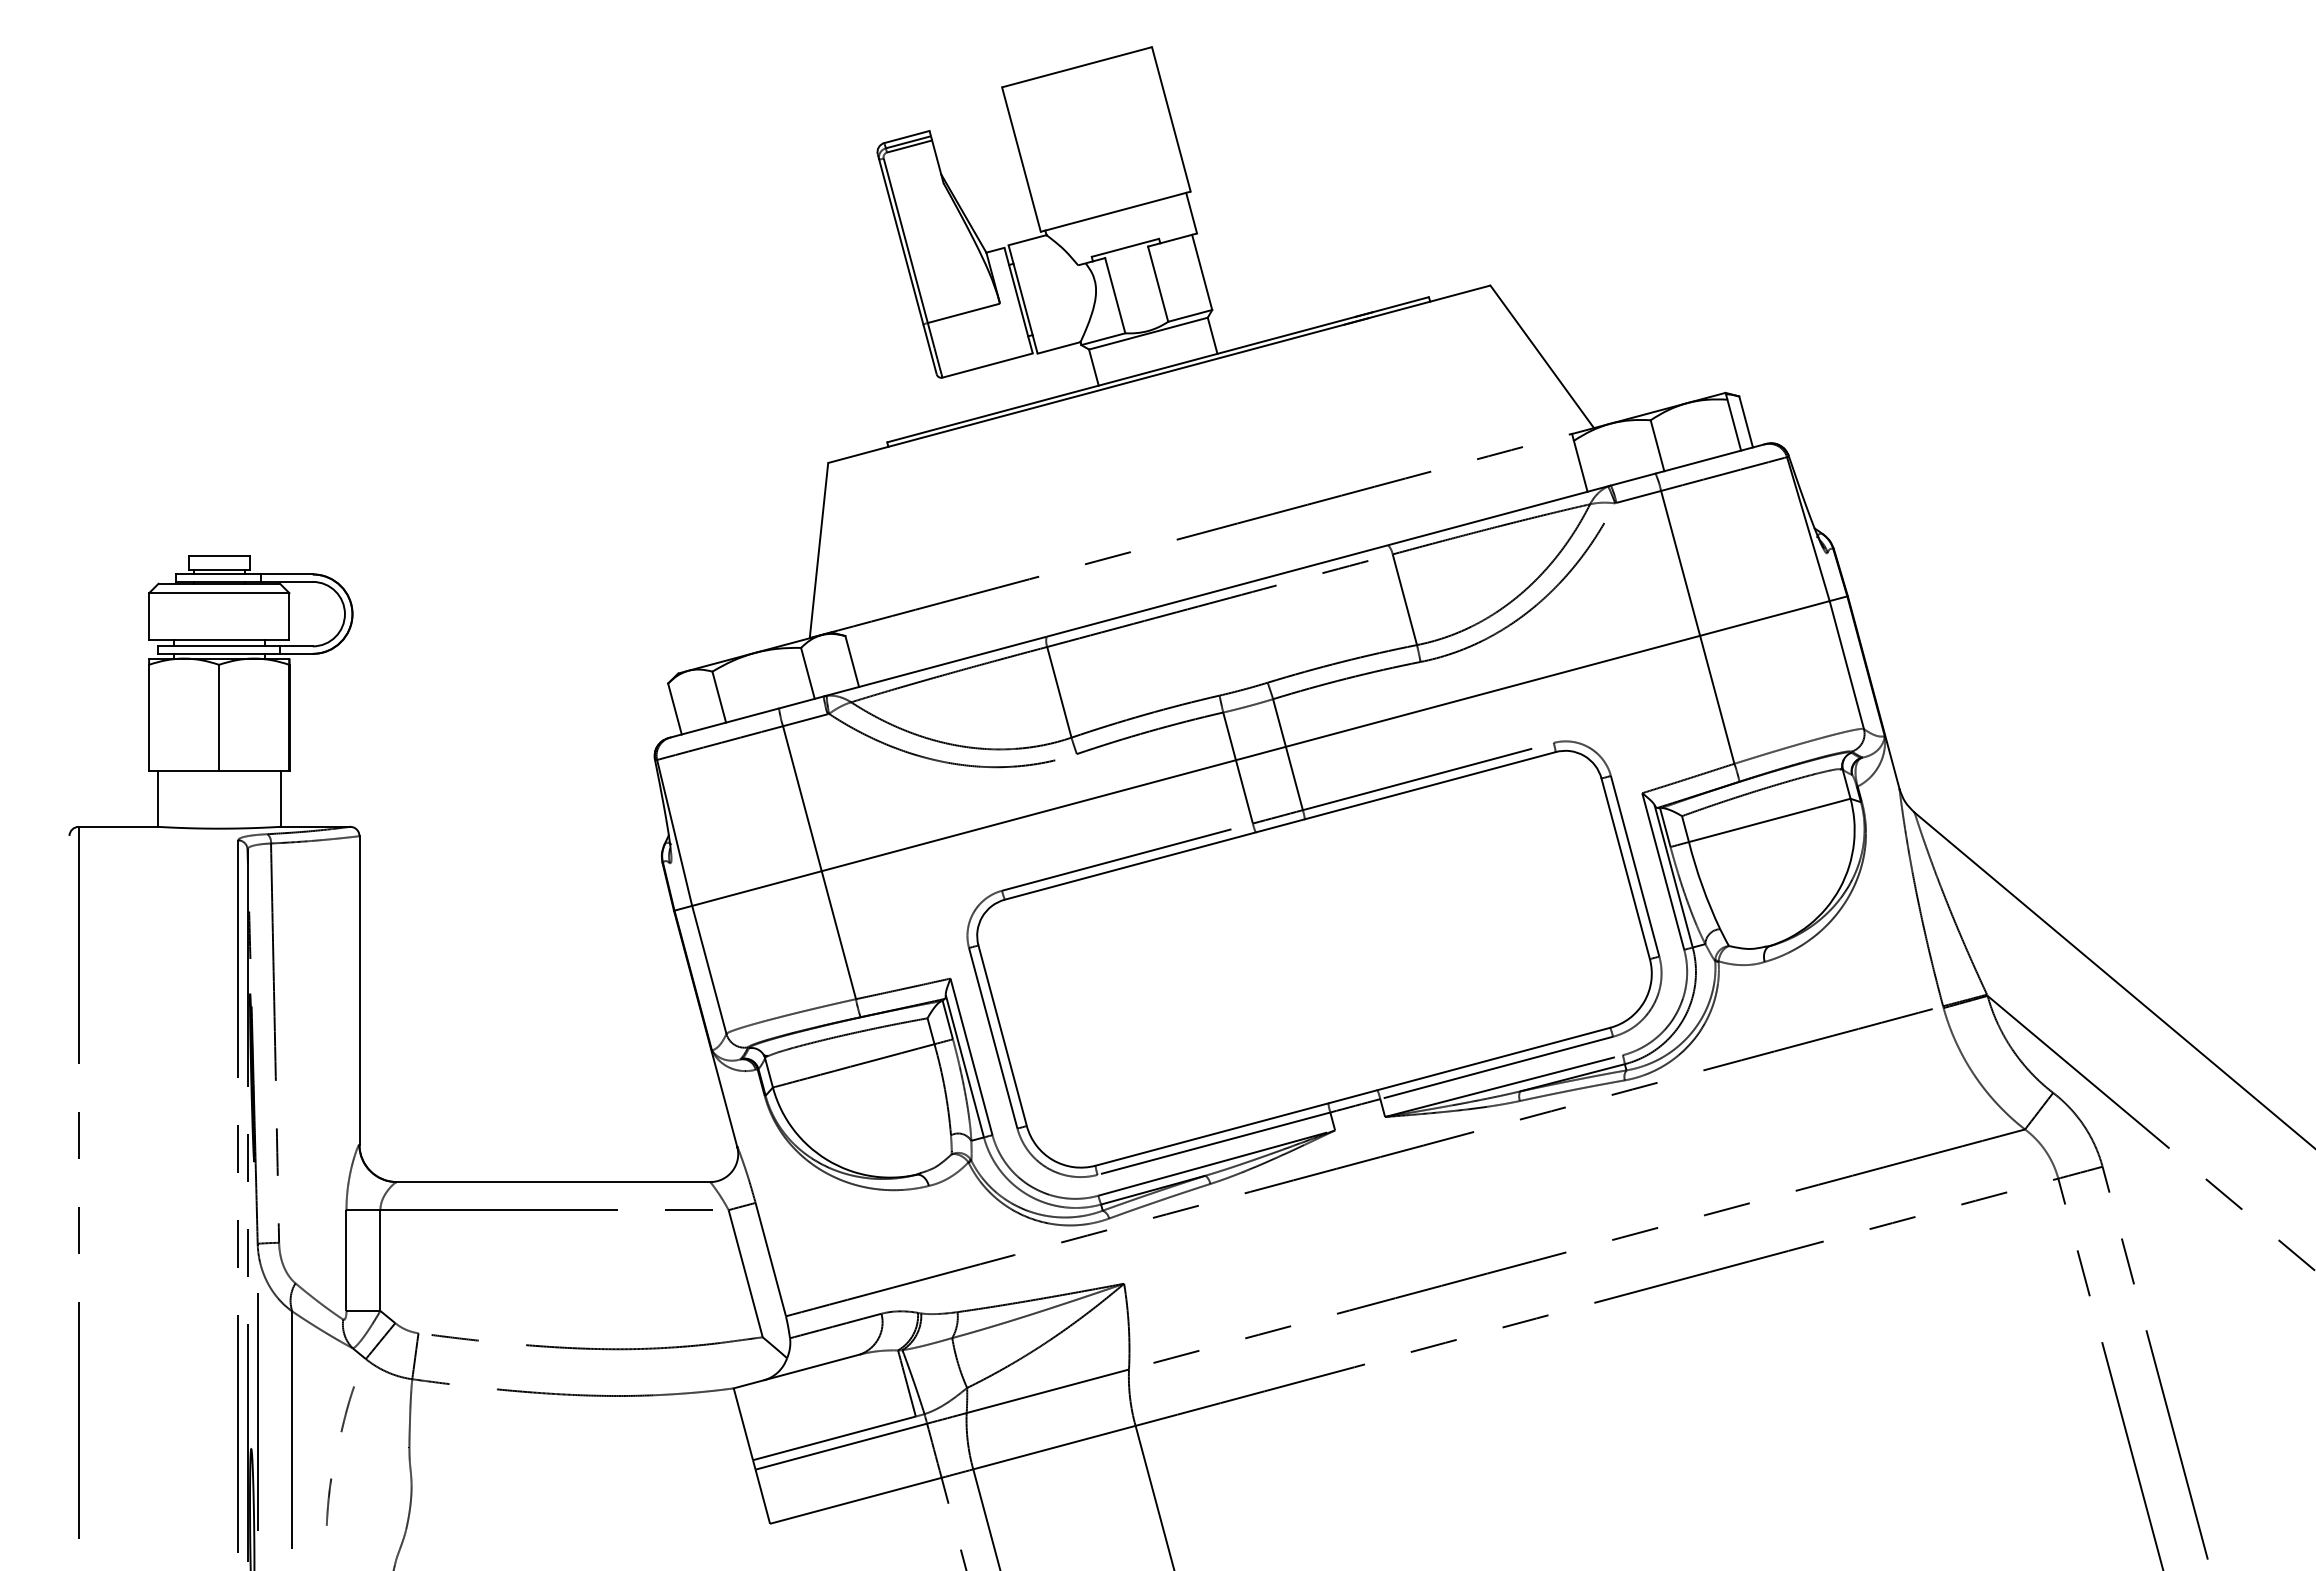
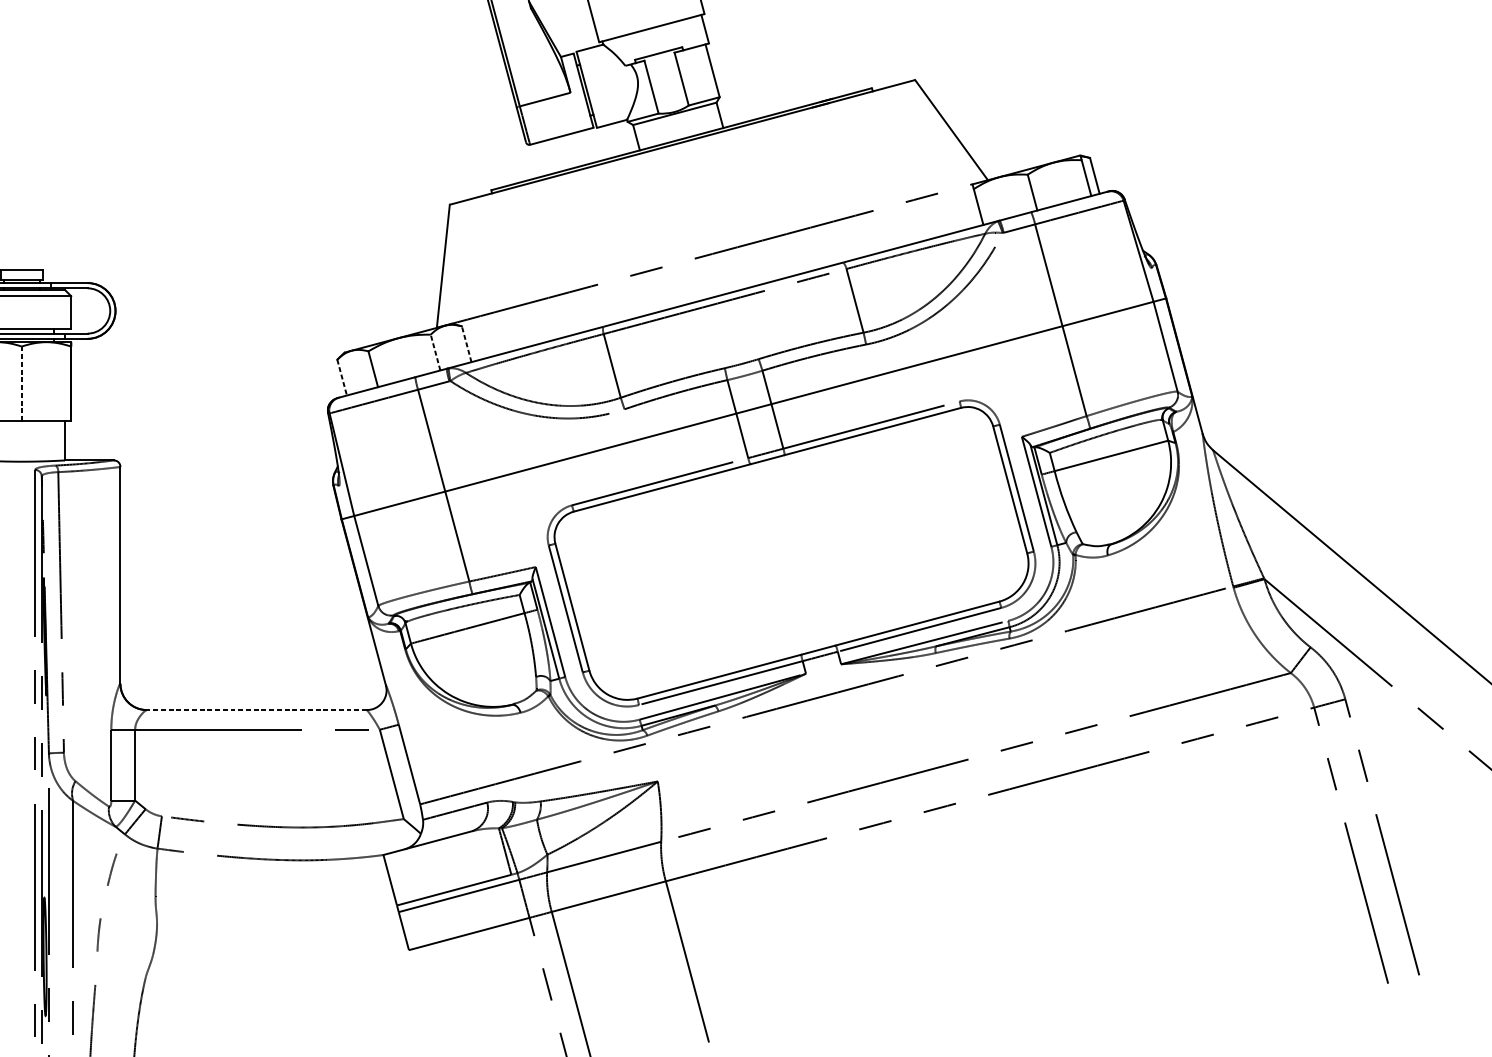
line: (852, 661) -> (466, 344), solid -> dashed
line: (807, 672) -> (435, 351), solid -> dashed
line: (675, 709) -> (342, 377), solid -> dashed
line: (219, 717) -> (22, 383), solid -> dashed
line: (553, 1182) -> (256, 710), solid -> dashed

